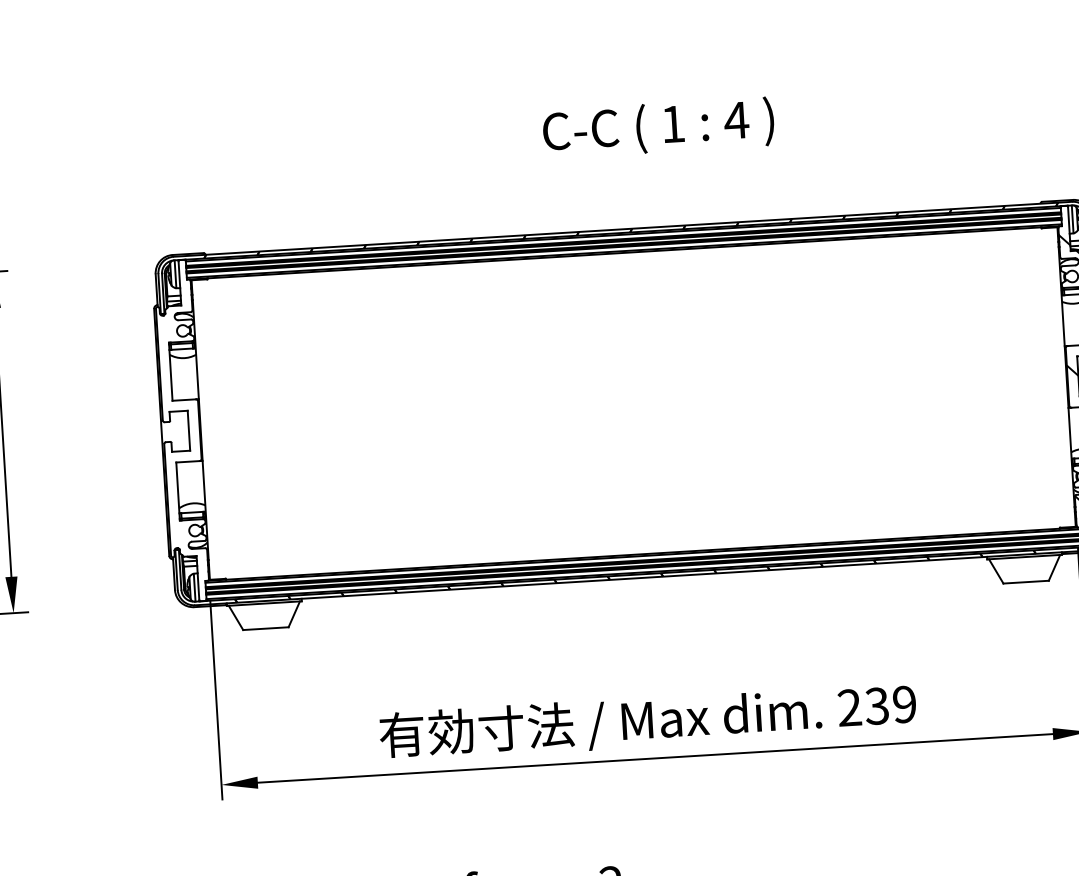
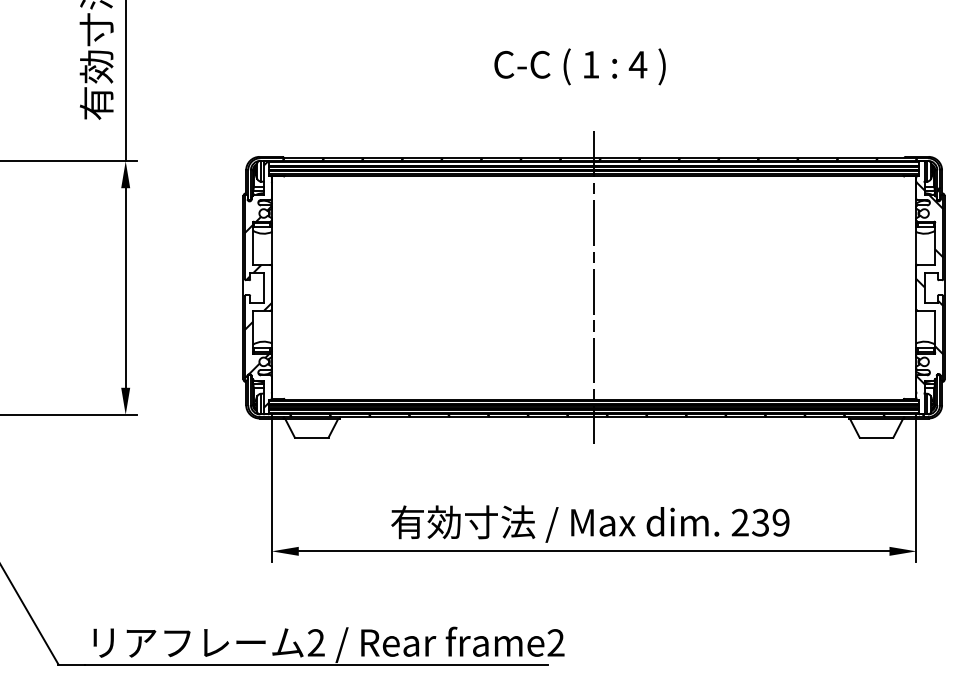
text: (657, 127) -> (579, 66), moved
line: (634, 403) -> (594, 287), added
hatch: (180, 426) -> (257, 284), added

